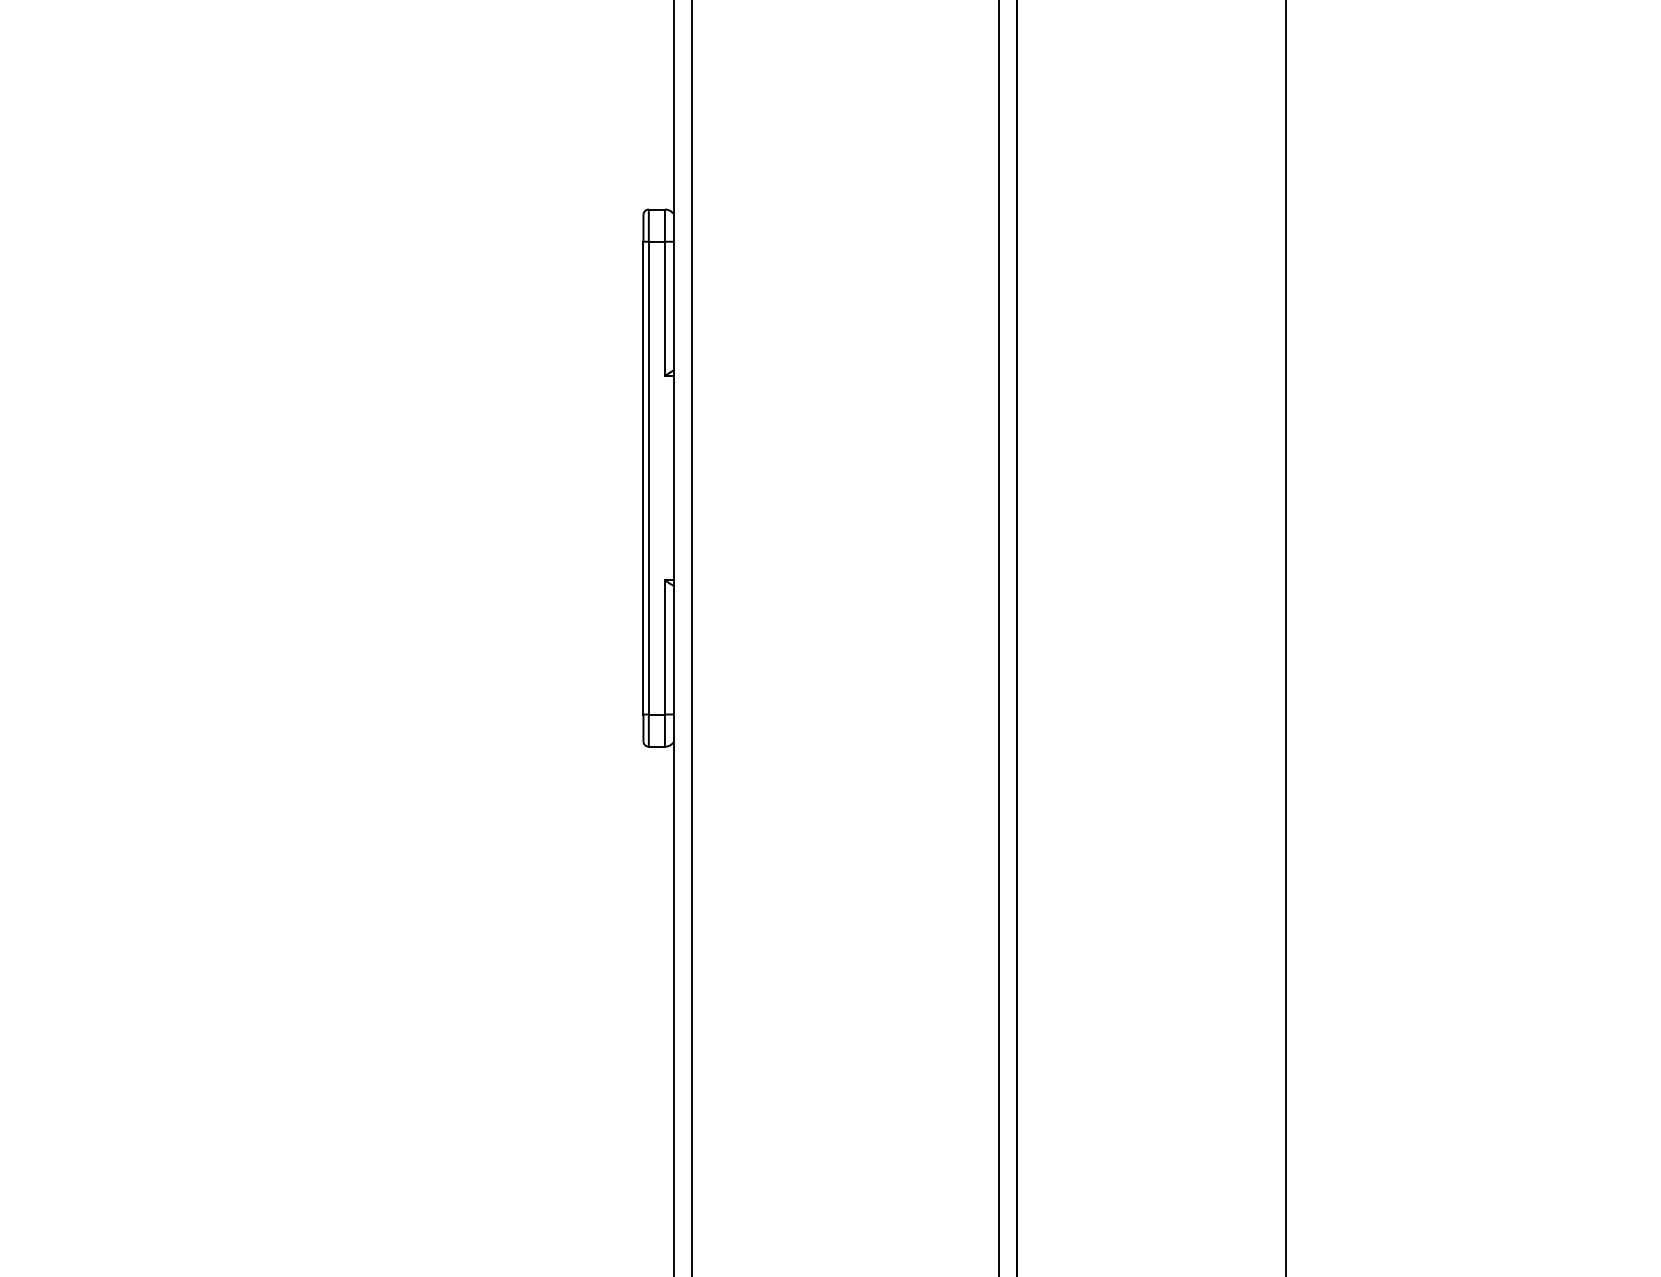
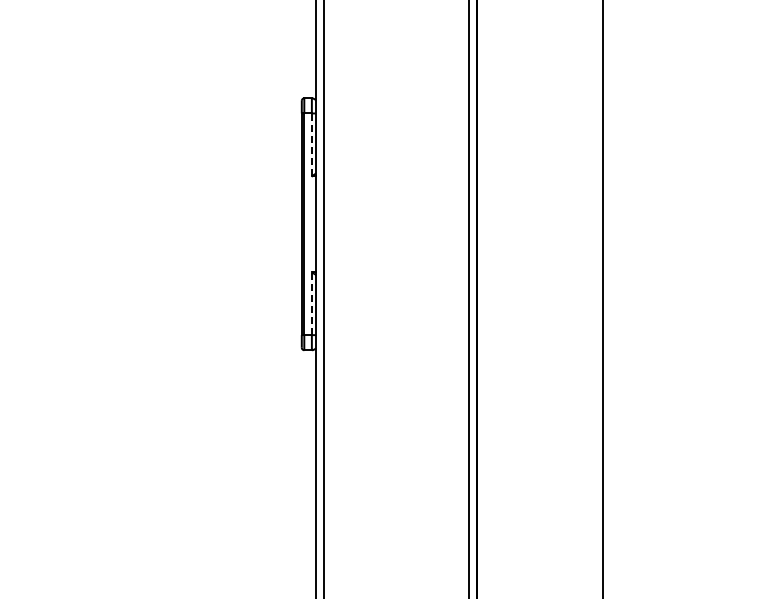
line: (664, 307) -> (311, 144), solid -> dashed
line: (664, 647) -> (311, 303), solid -> dashed

